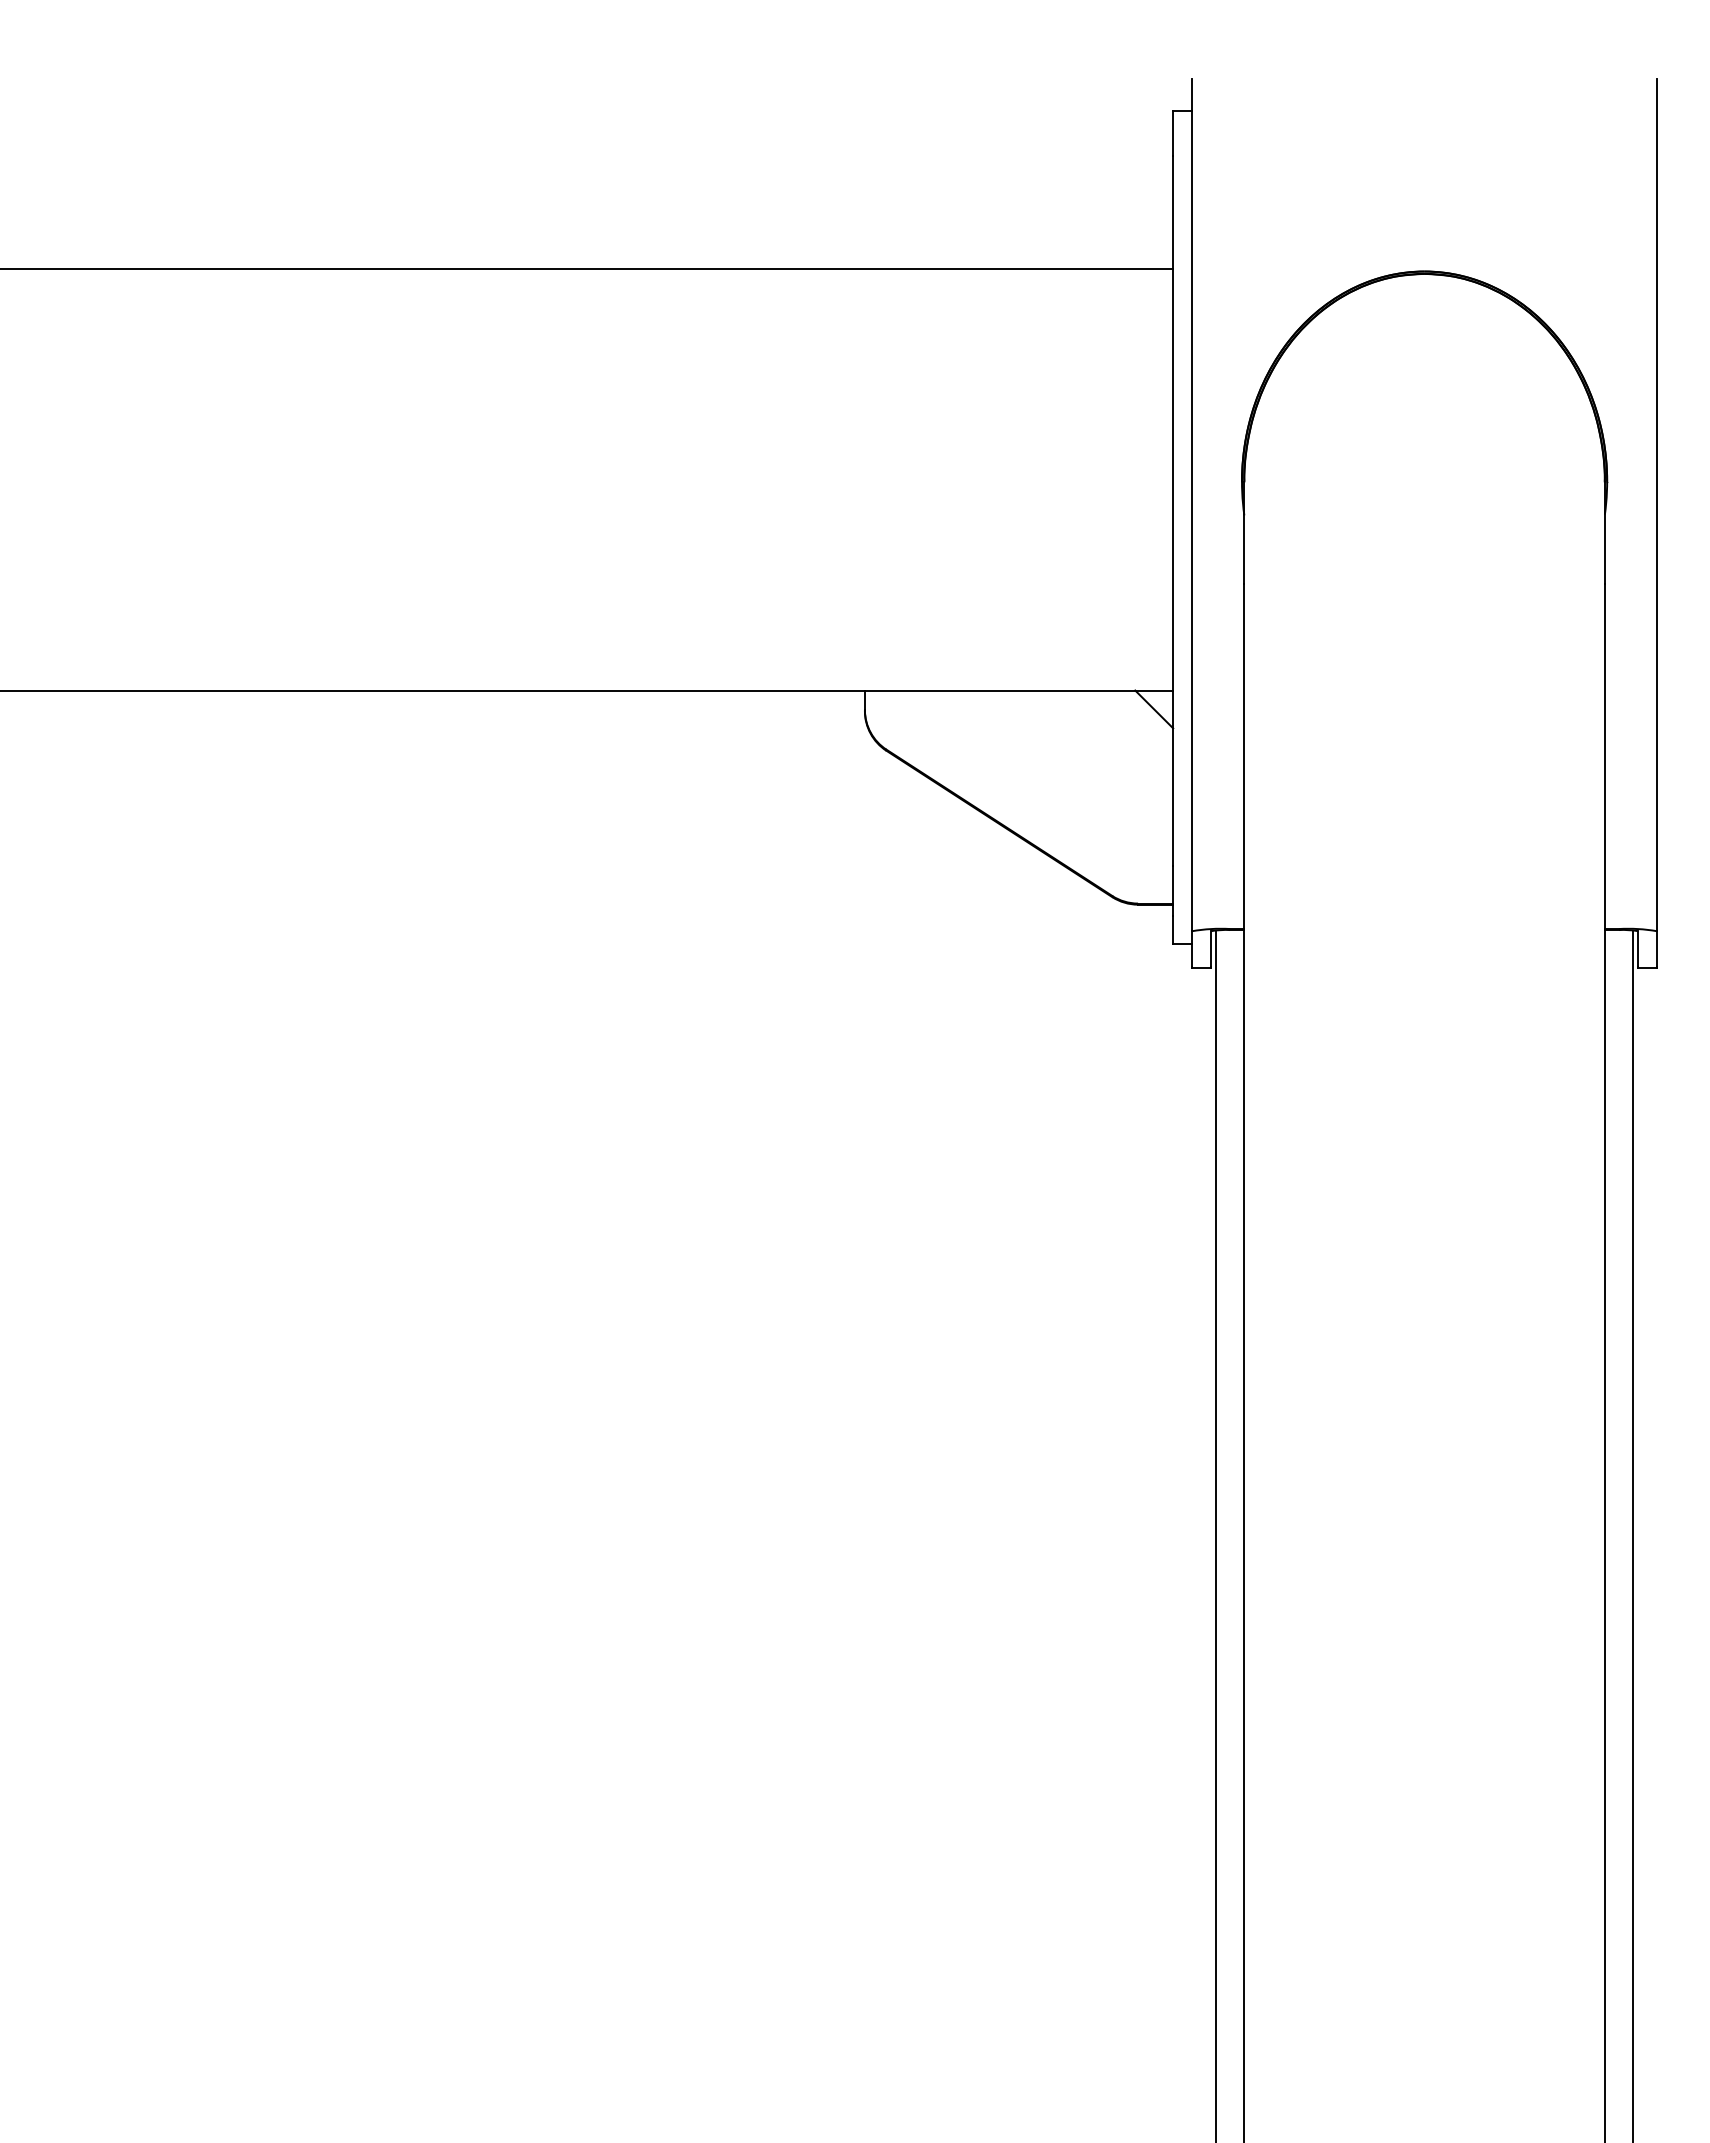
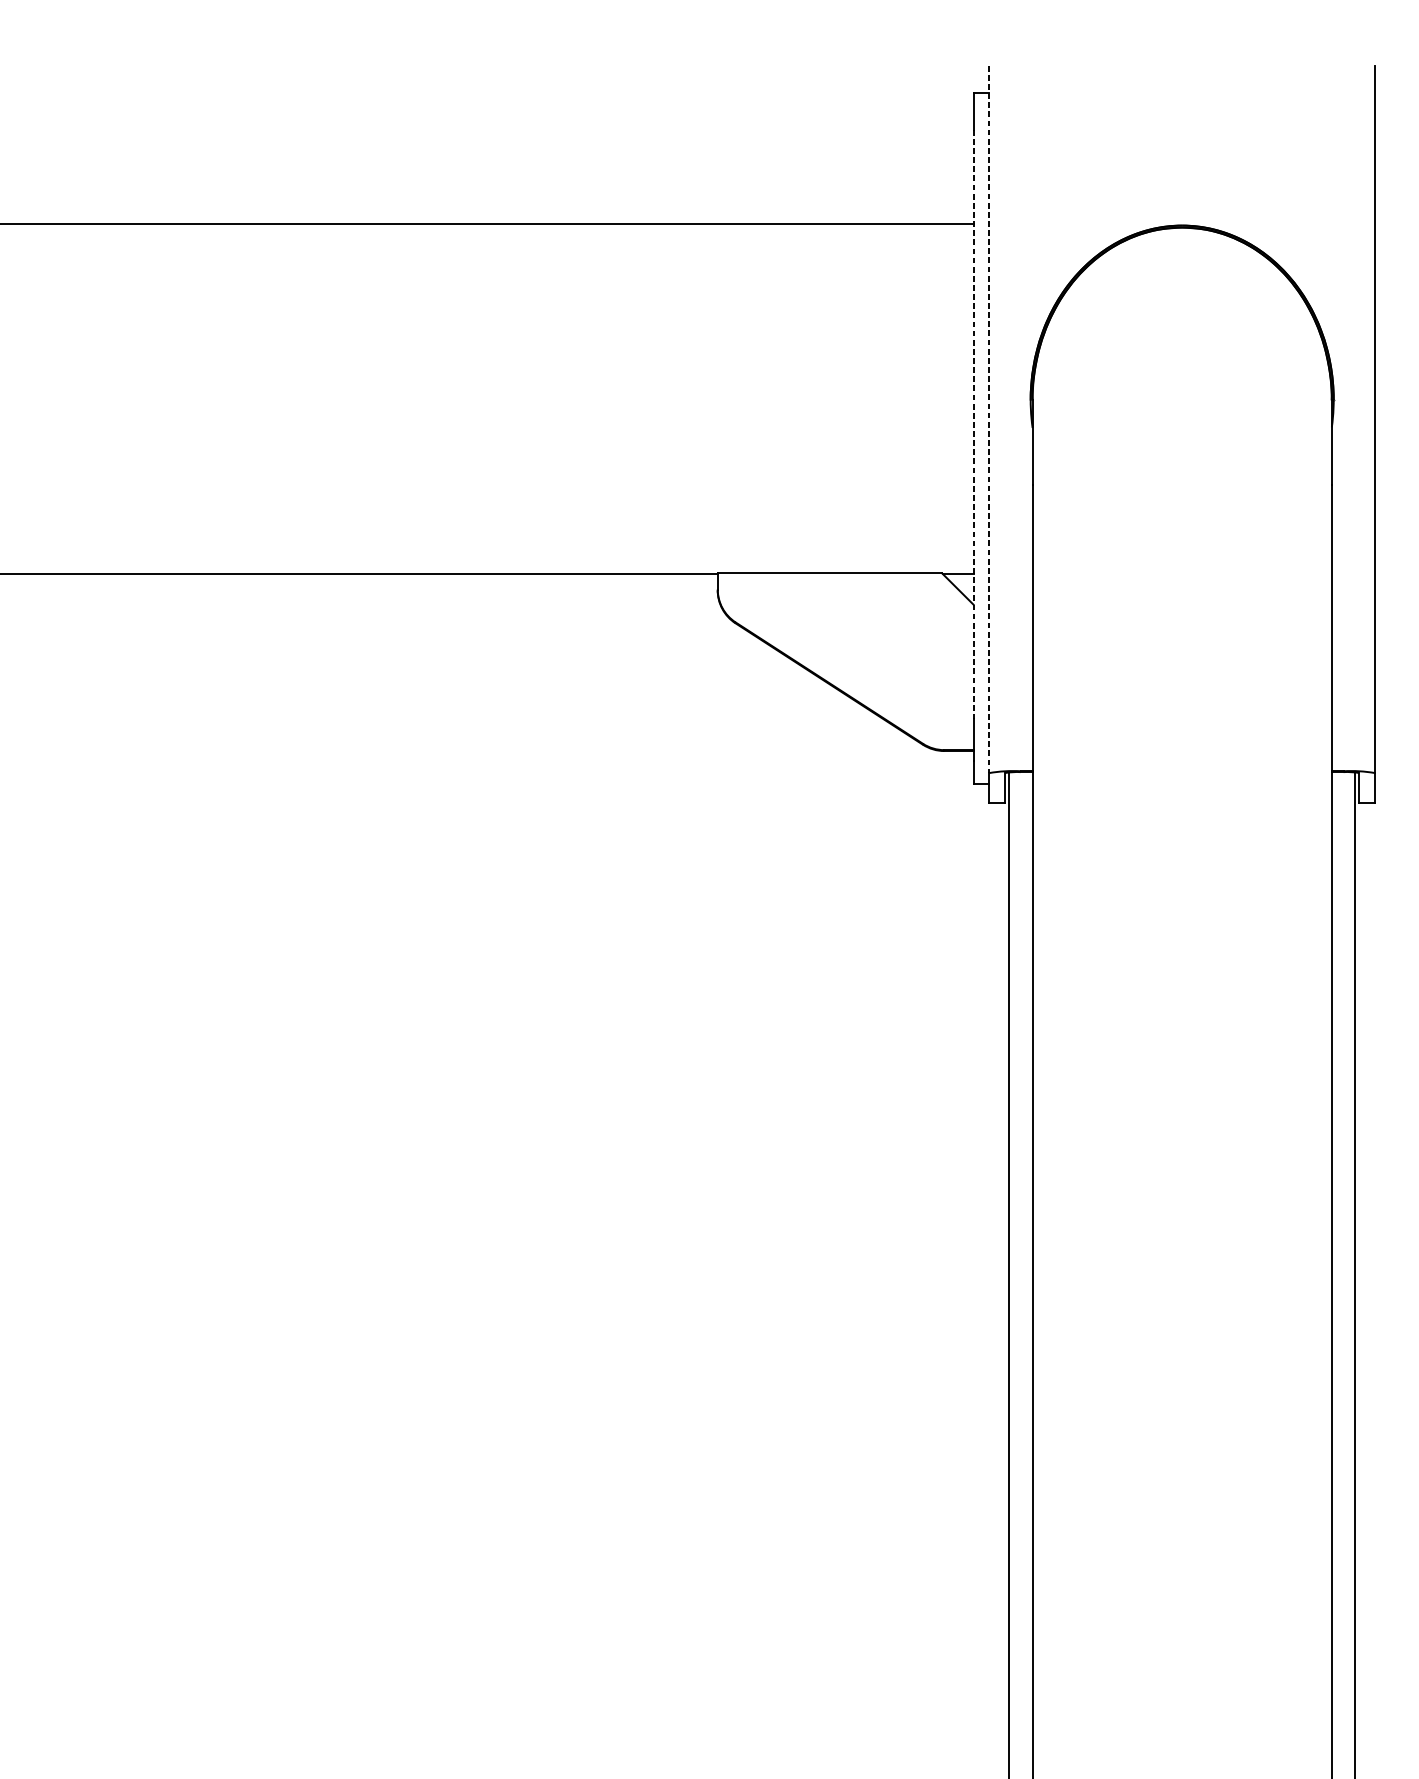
line: (1192, 505) -> (989, 419), solid -> dashed
line: (1173, 511) -> (973, 424), solid -> dashed

